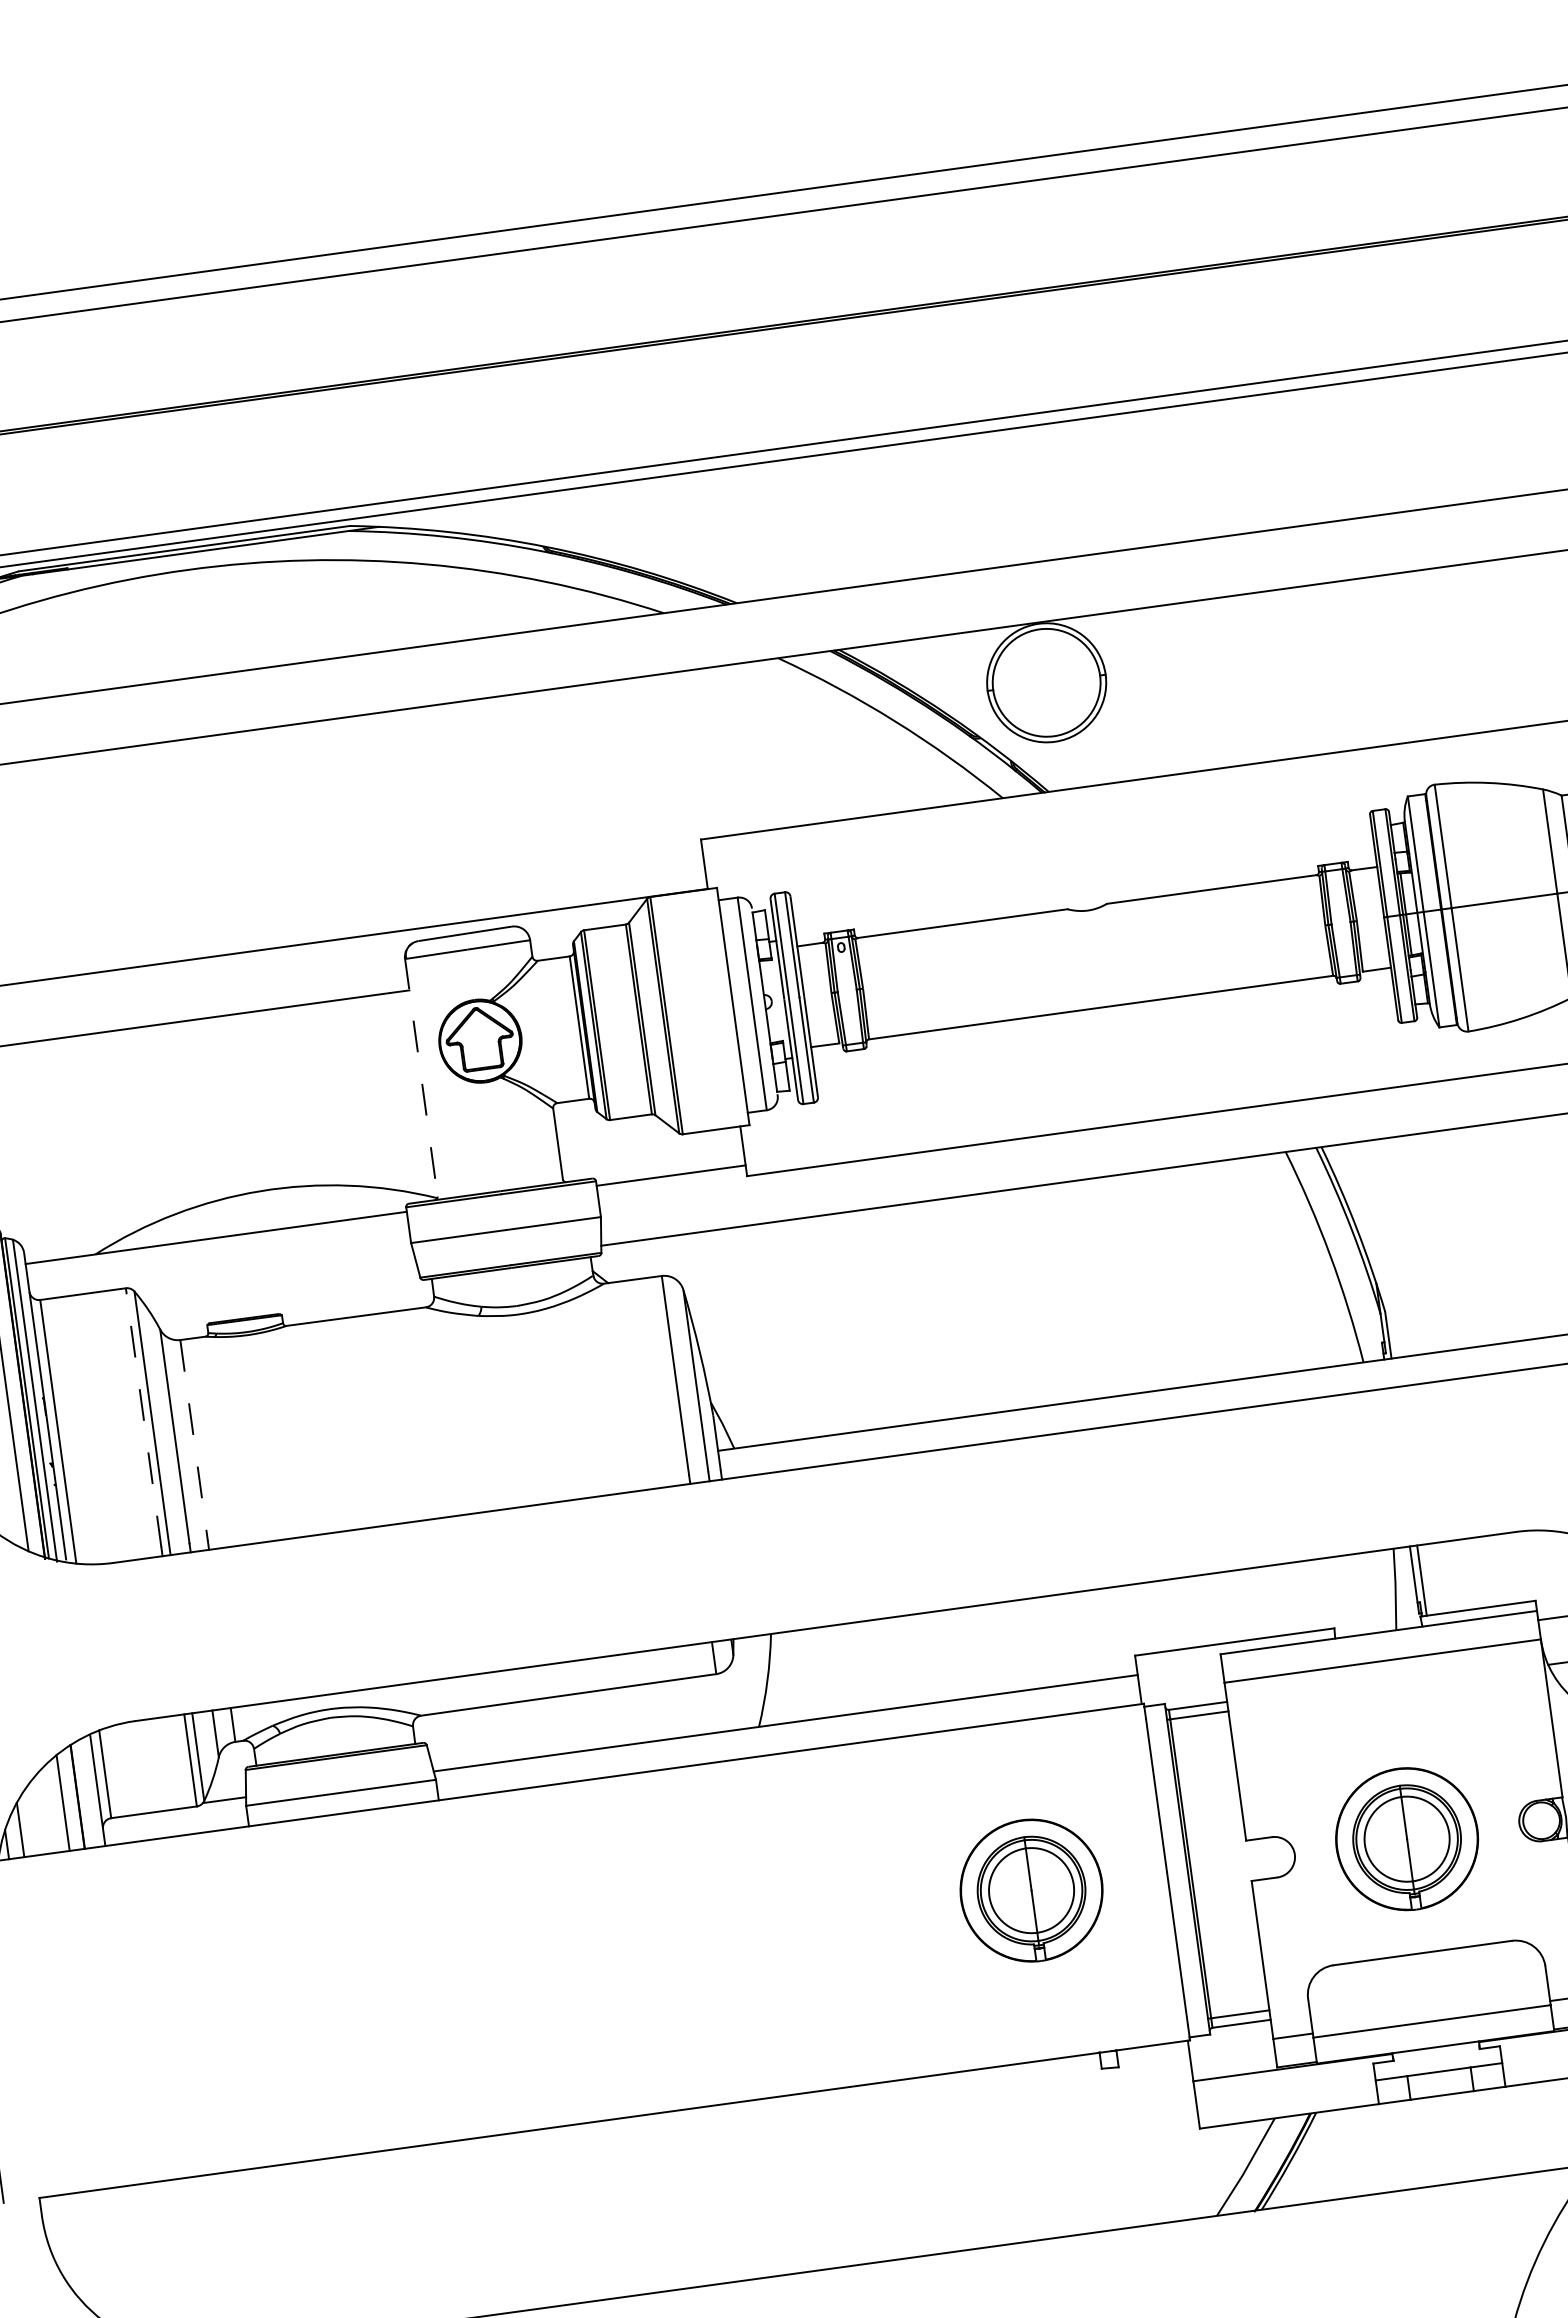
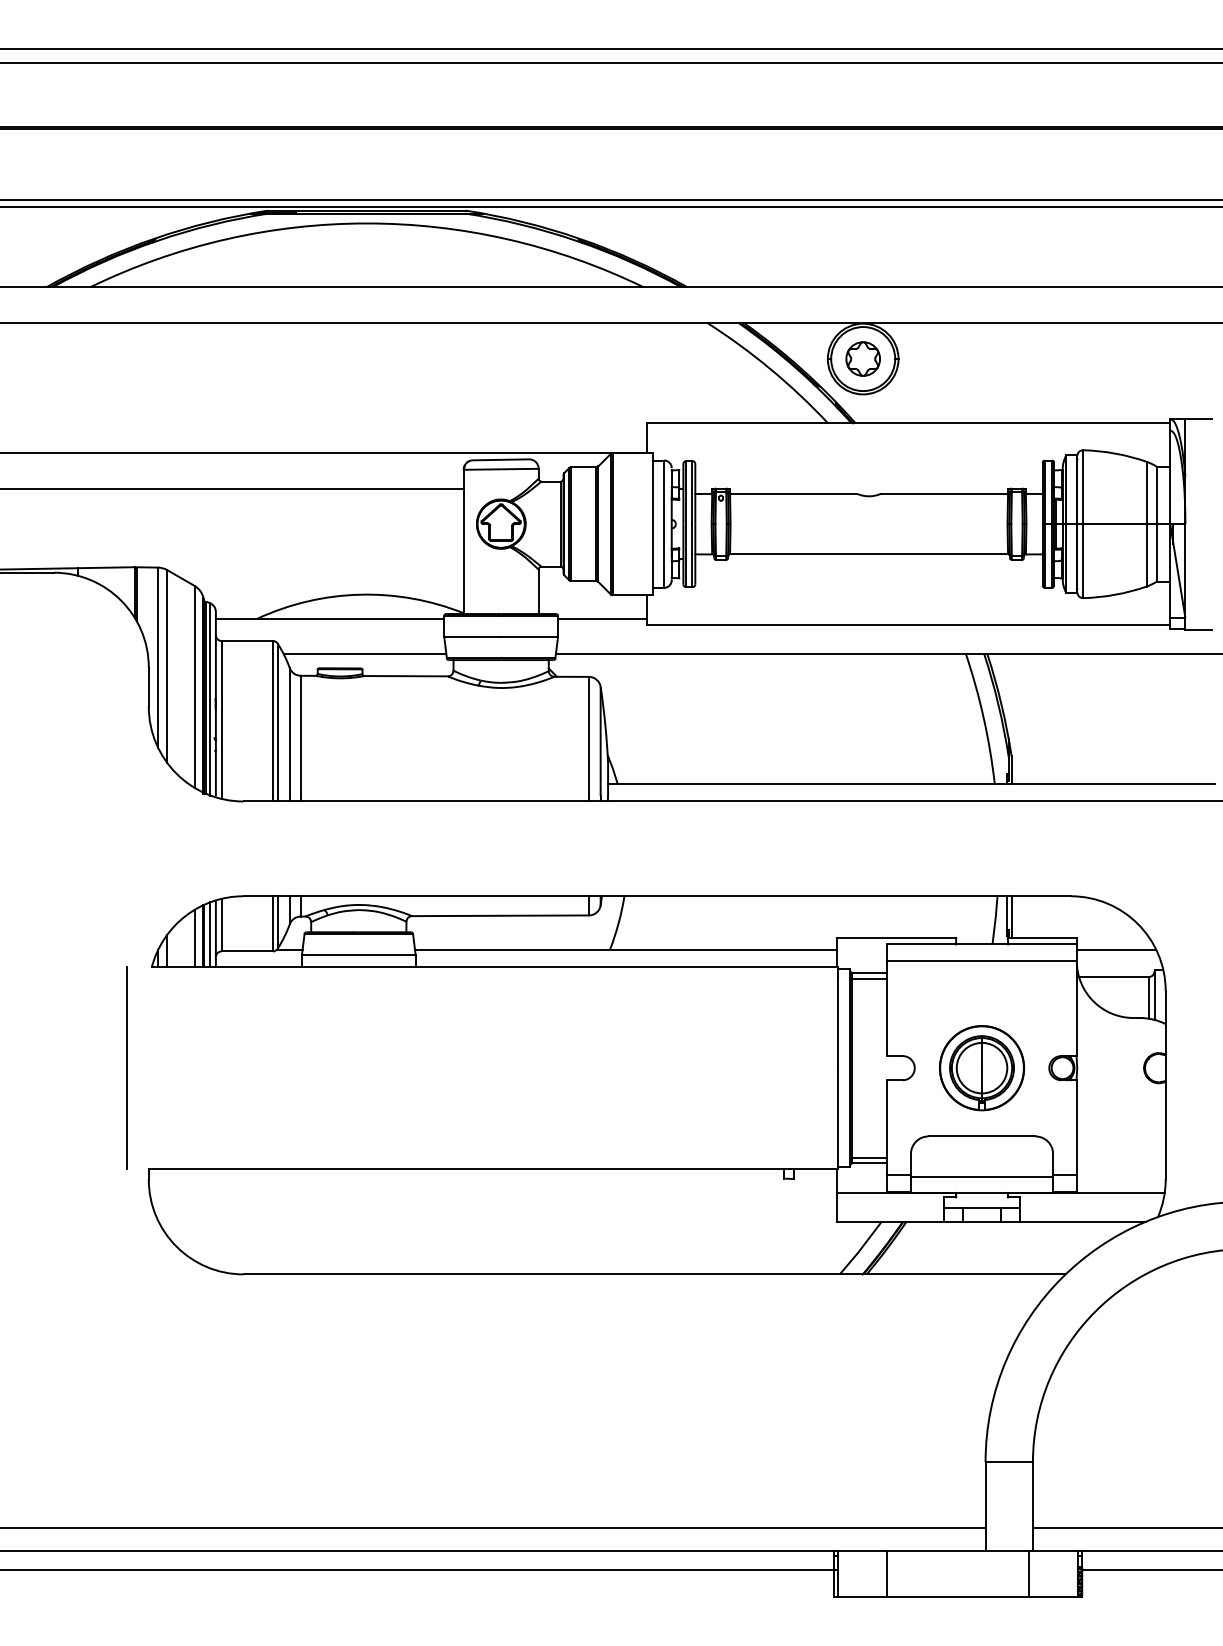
part: (1045, 682) -> (862, 358), added
line: (421, 1077) -> (463, 540), dashed -> solid
line: (281, 1289) -> (364, 654), added
line: (142, 1417) -> (272, 718), dashed -> solid
line: (193, 1441) -> (300, 736), dashed -> solid
line: (88, 1792) -> (210, 934), added
part: (1032, 1891) -> (757, 1068), removed

